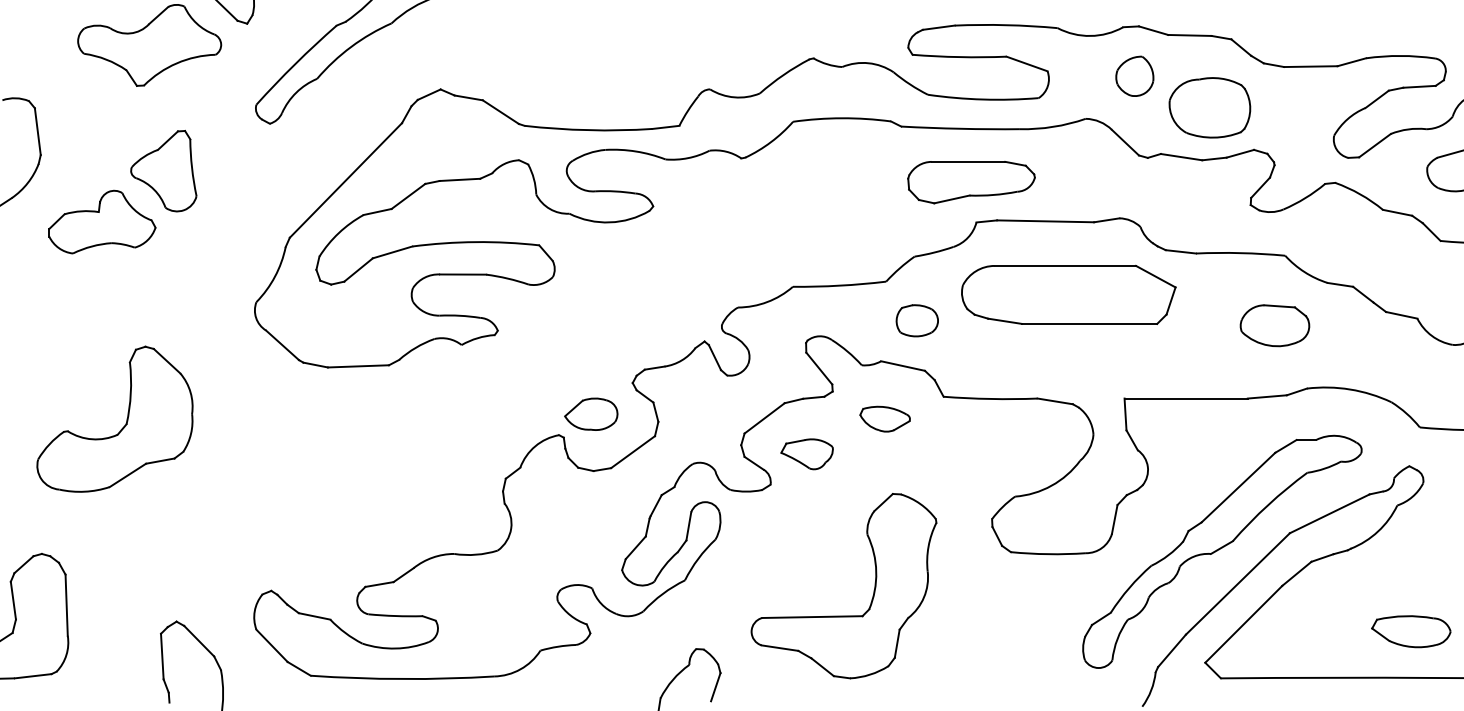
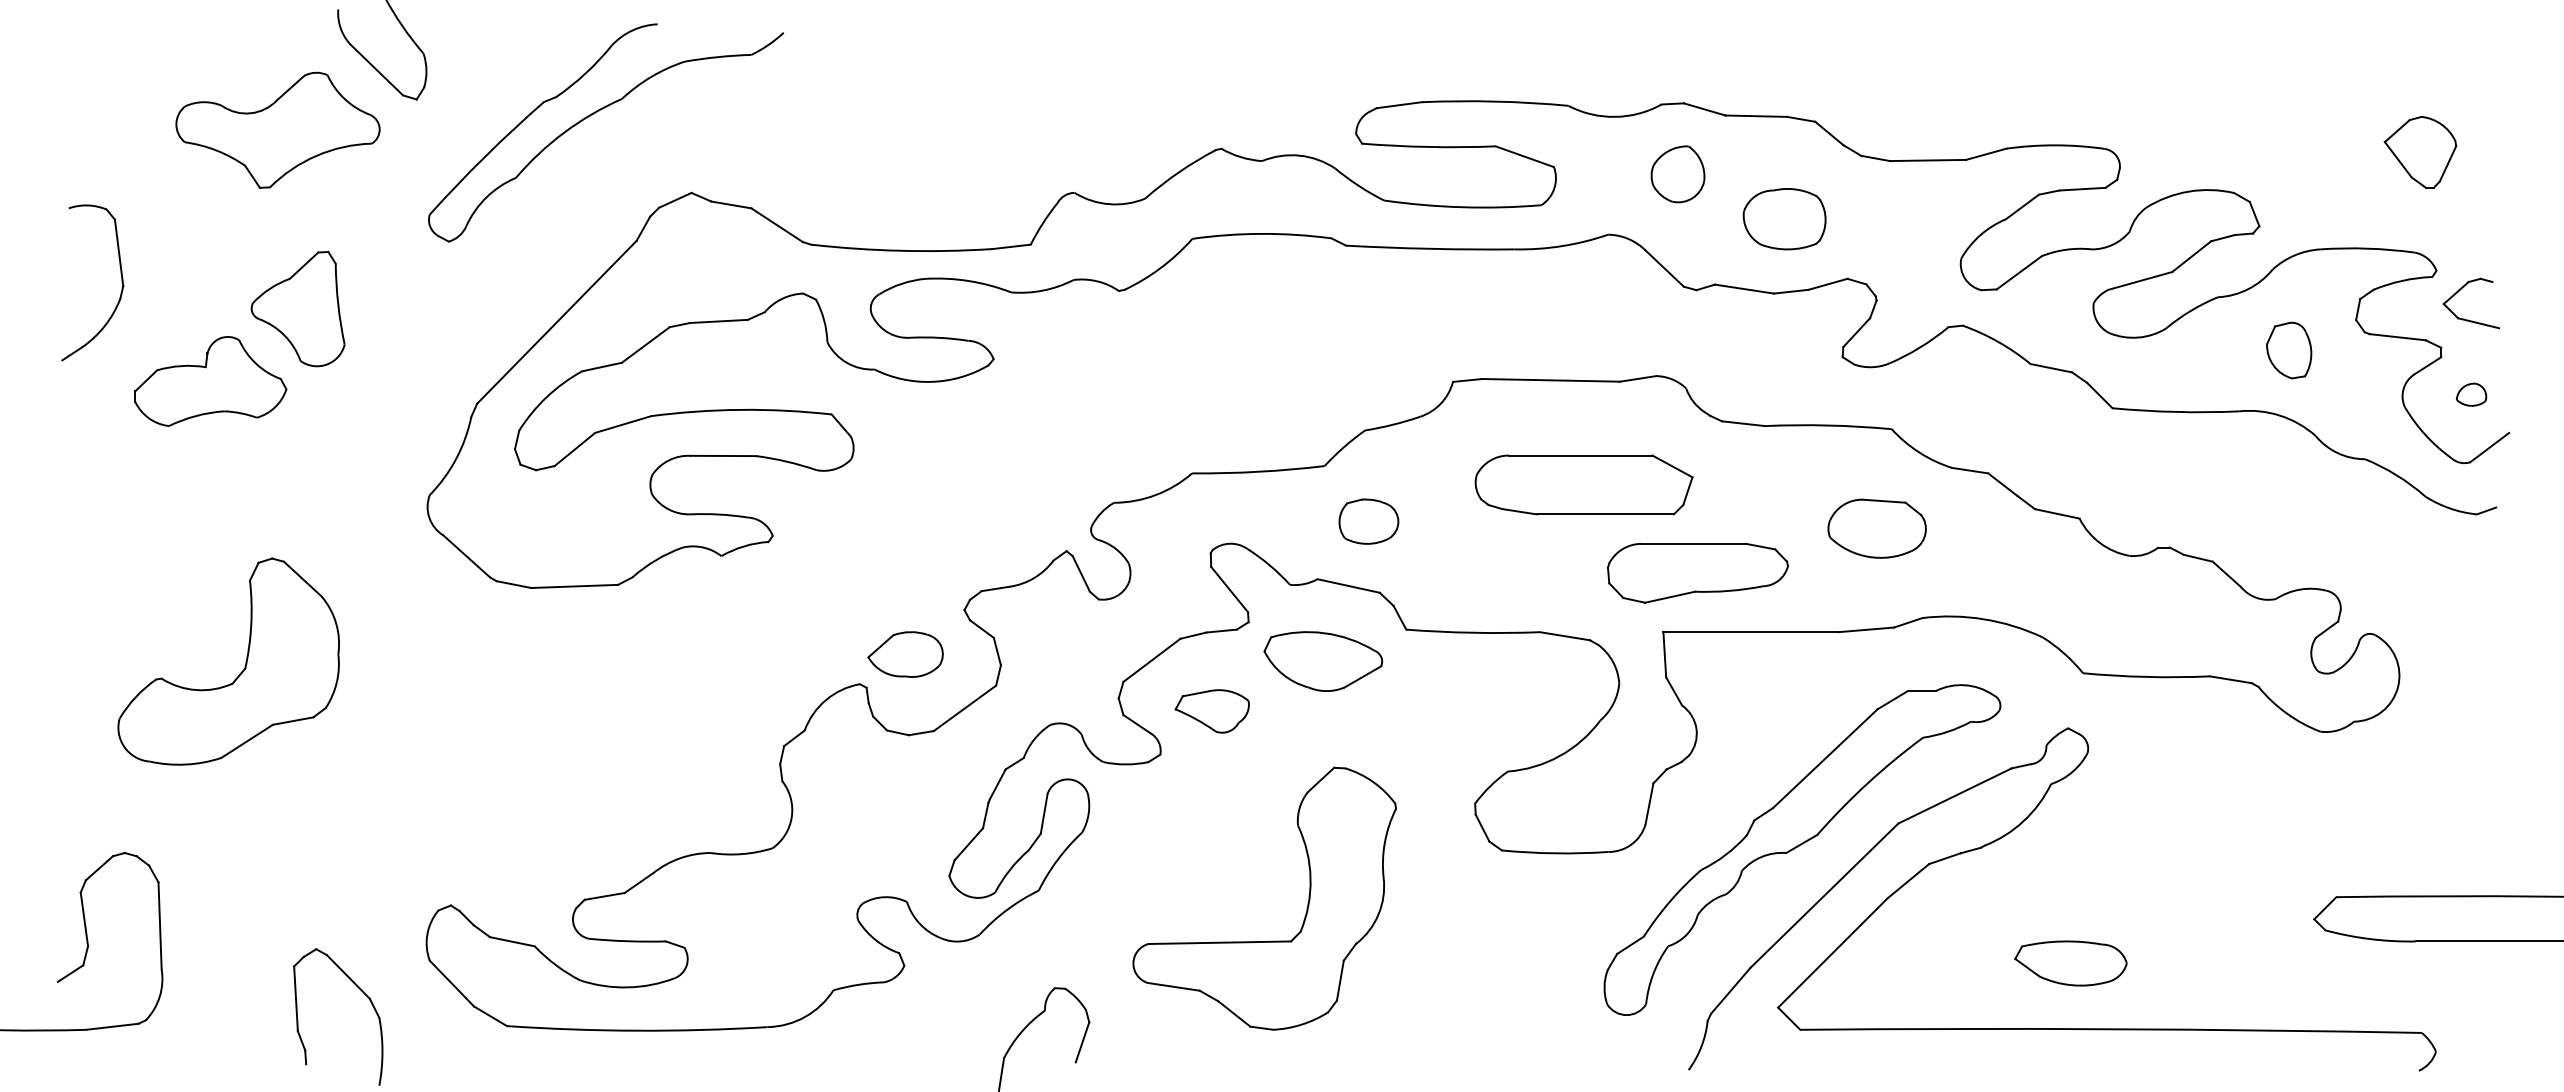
part: (1209, 108) -> (1784, 219), size x0.71
part: (971, 182) -> (1697, 572), moved
part: (1068, 294) -> (1583, 484), size x0.71
part: (884, 419) -> (1322, 661), size x1.67

